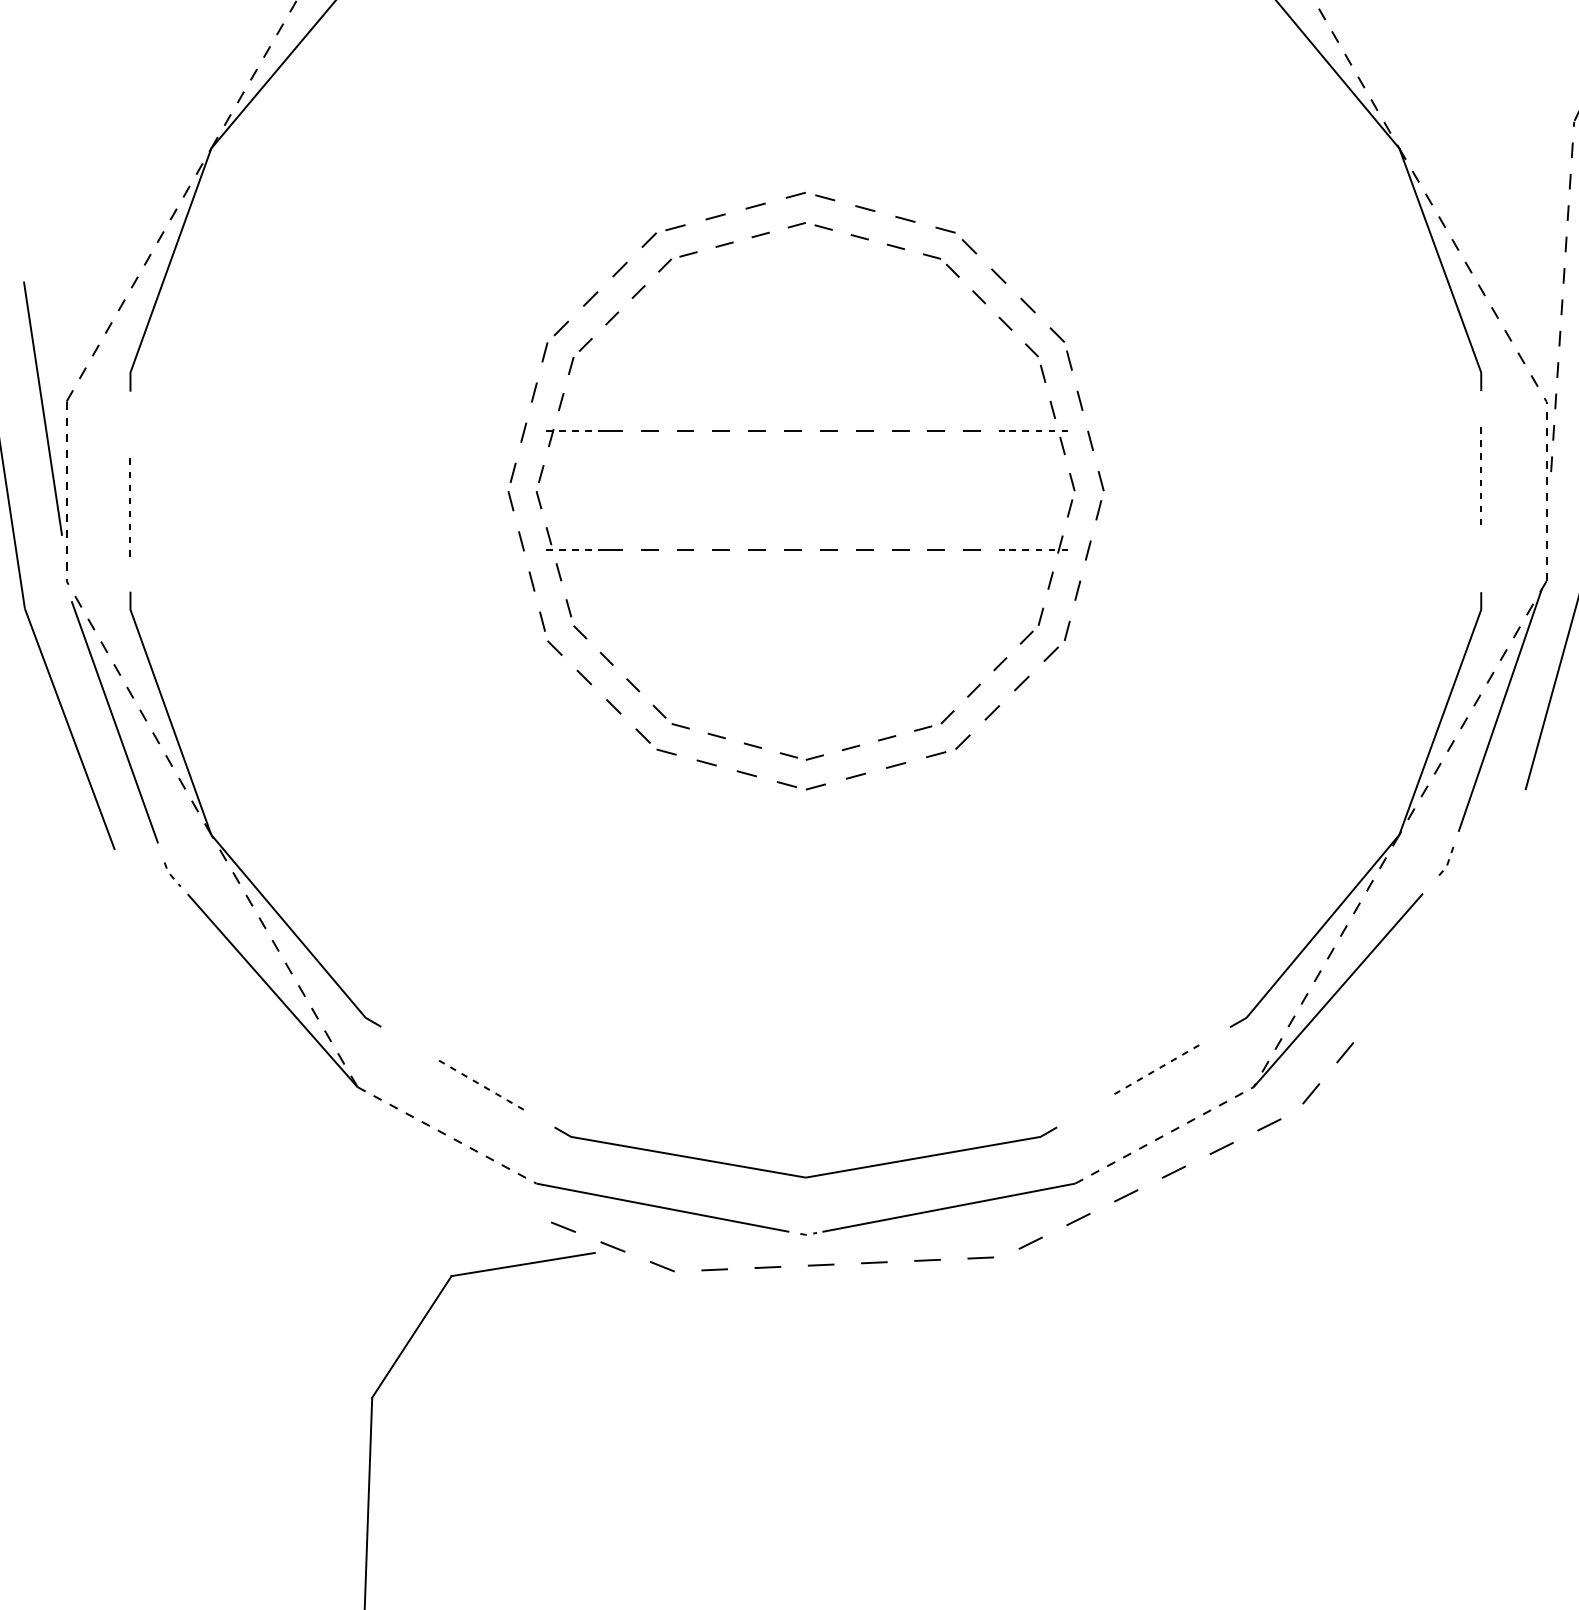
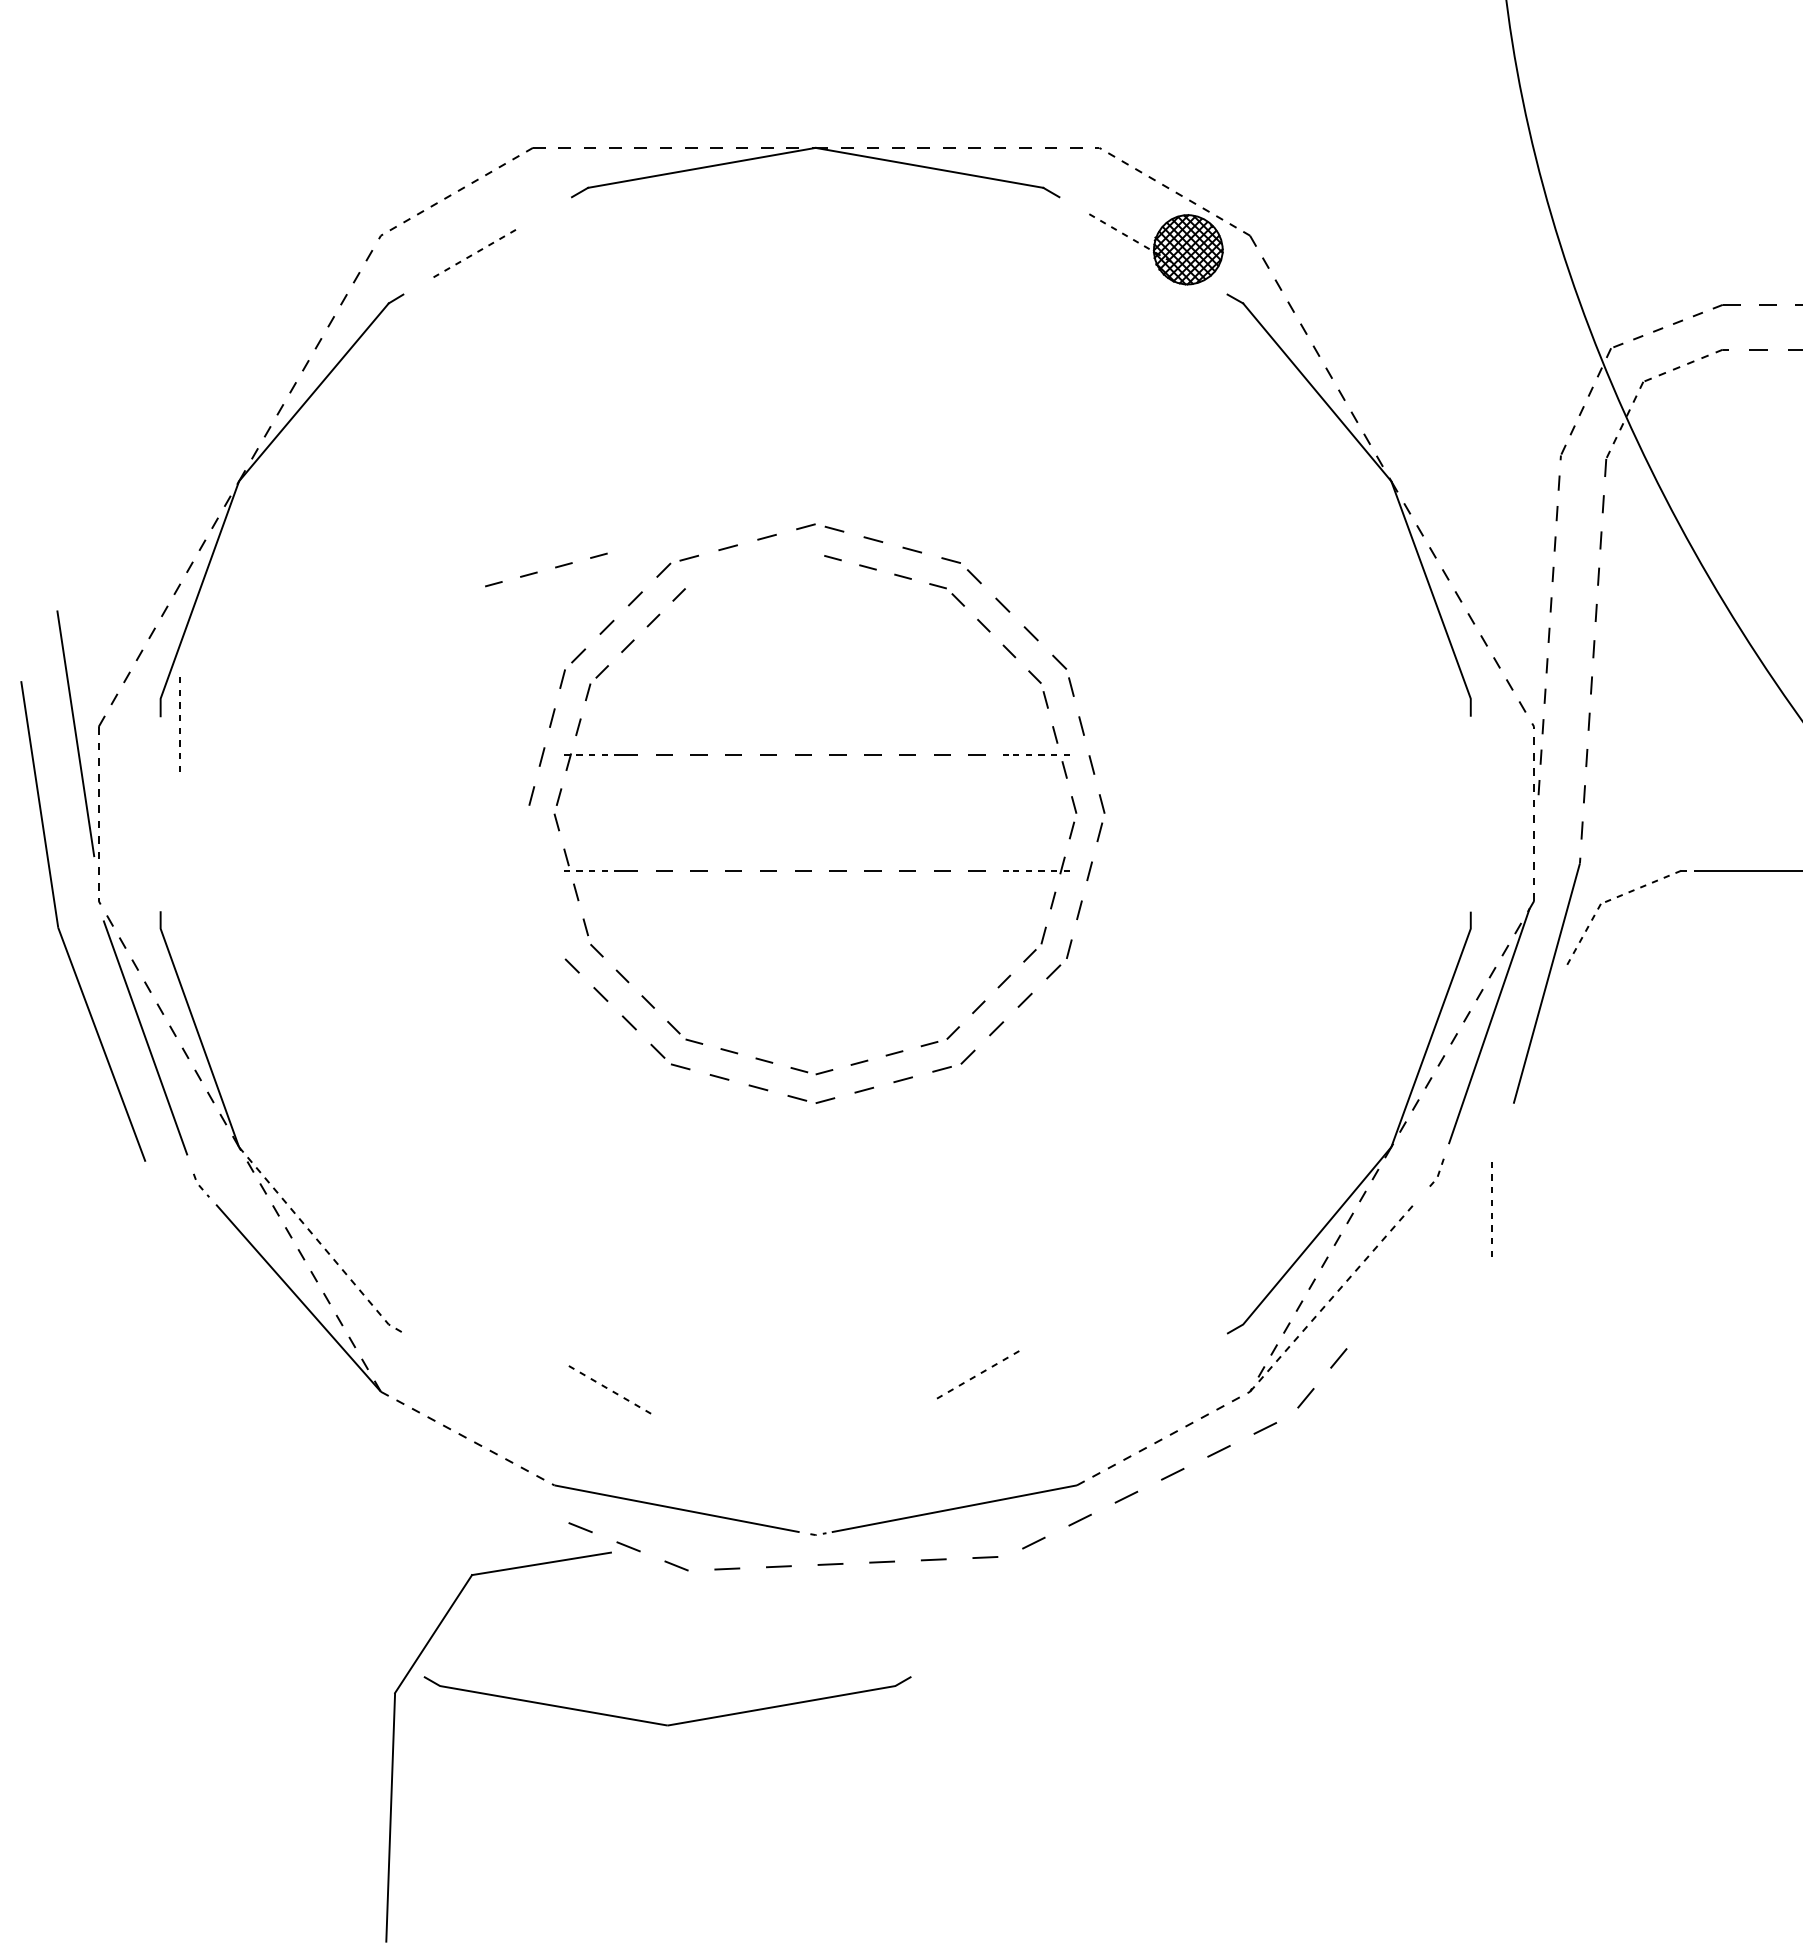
line: (752, 238) -> (555, 568), moved
line: (1480, 472) -> (1491, 1205), moved
line: (130, 503) -> (179, 720), moved
line: (524, 551) -> (542, 872), removed
line: (295, 934) -> (320, 1243), solid -> dashed
line: (1338, 989) -> (1332, 1297), solid -> dashed
line: (1154, 1071) -> (975, 1376), moved
line: (478, 1083) -> (607, 1388), moved
part: (801, 1175) -> (663, 1723), moved

